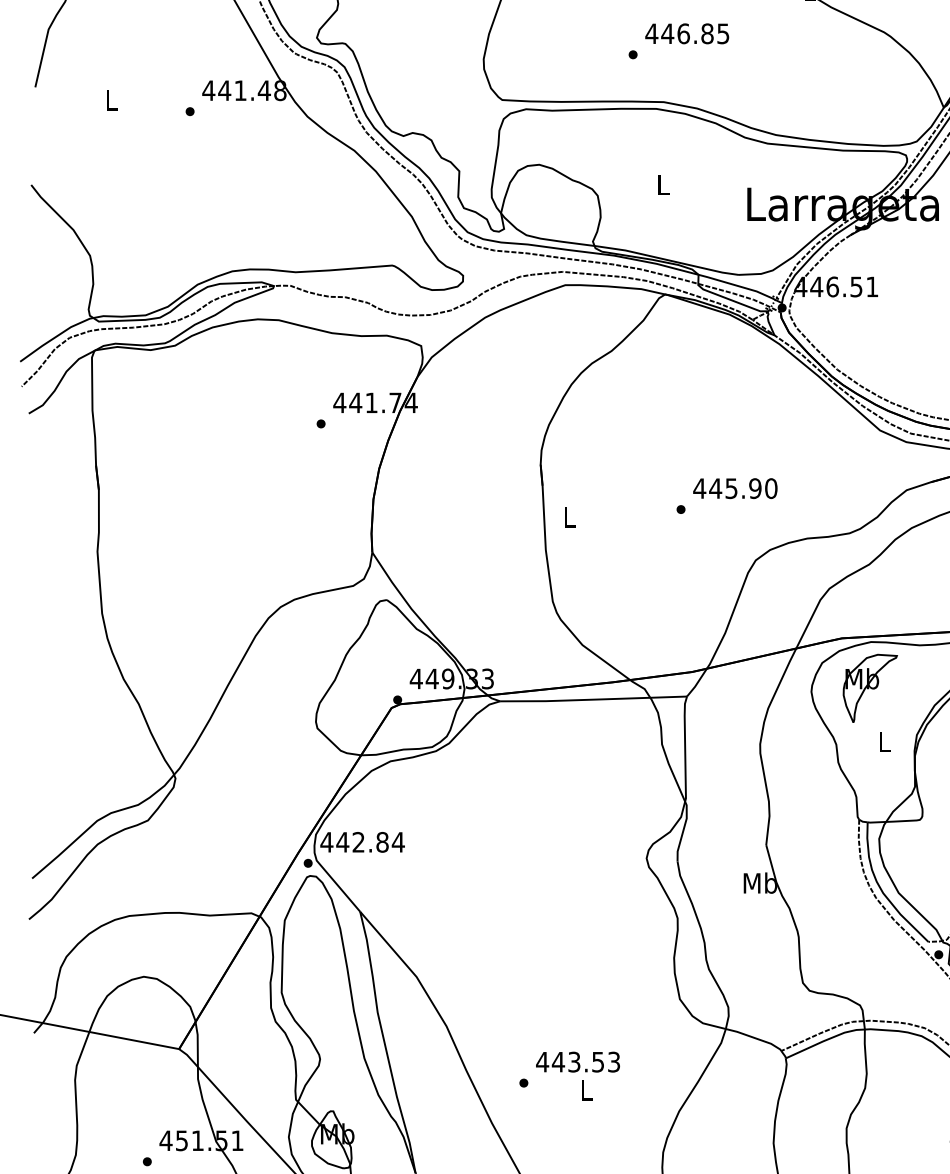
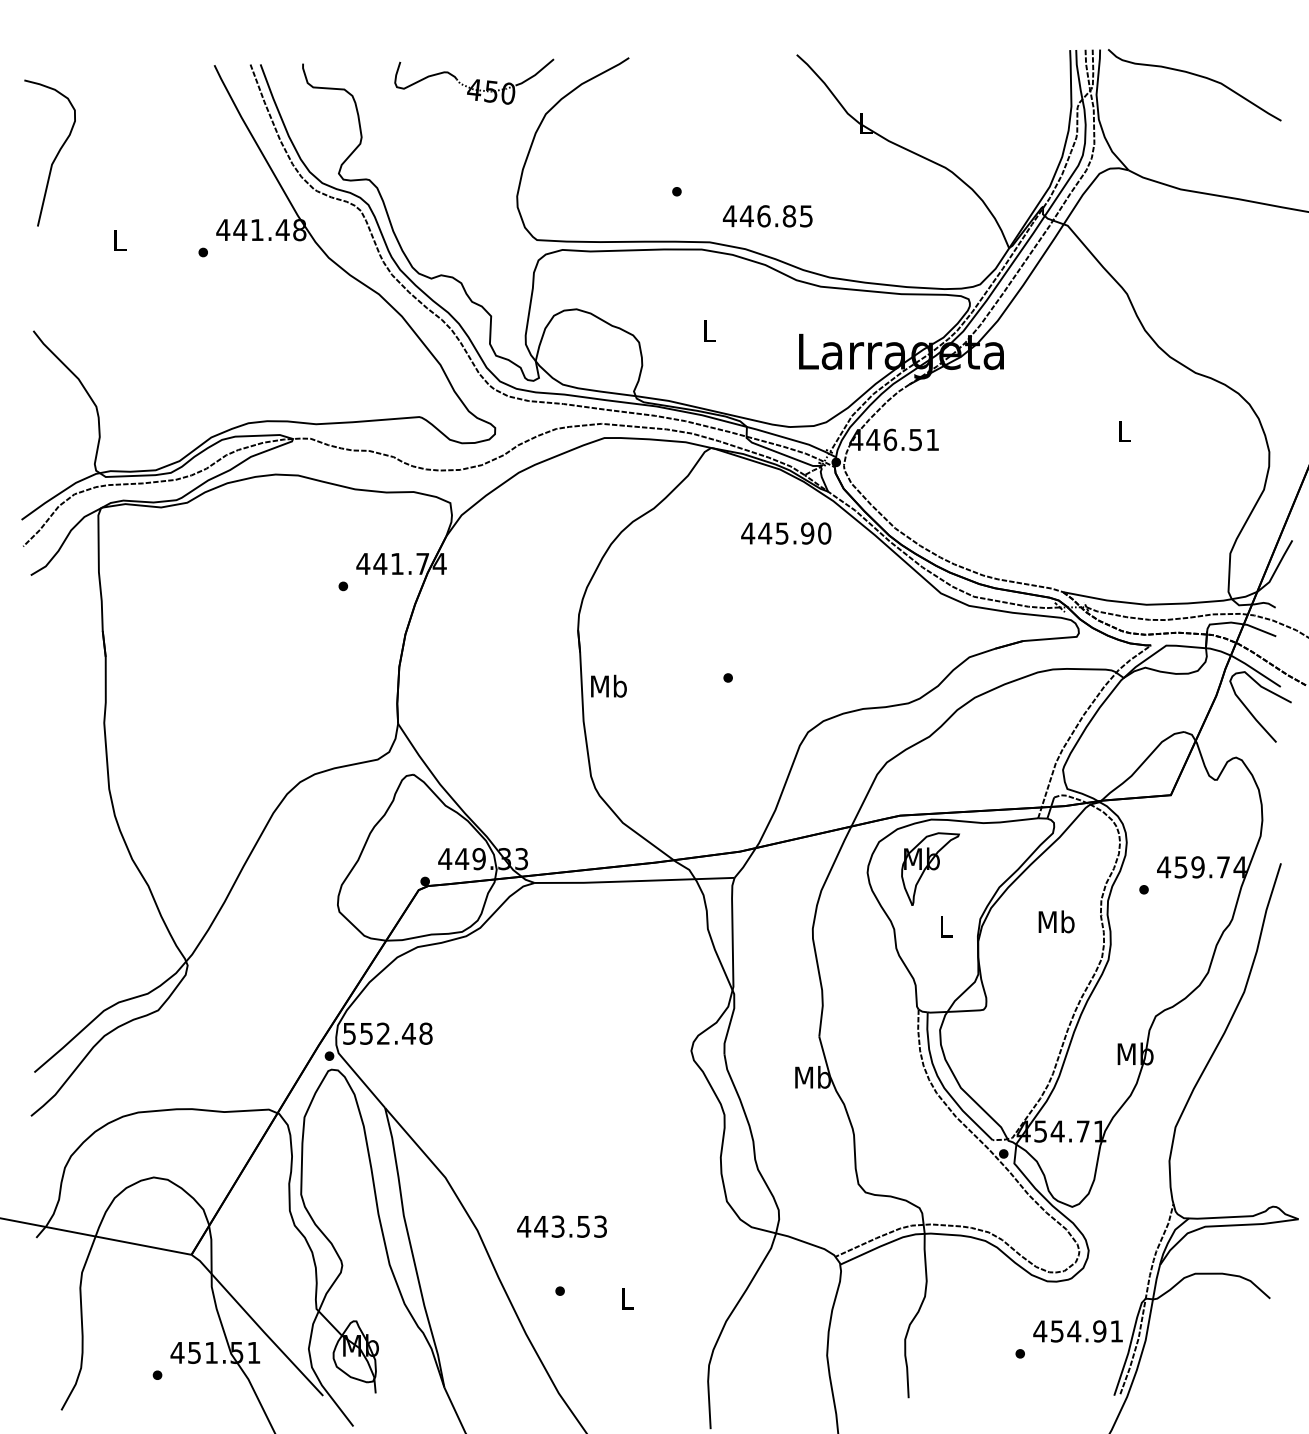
text: (686, 34) -> (767, 216), moved
text: (735, 488) -> (786, 533), moved
text: (569, 516) -> (608, 685), L -> Mb
text: (362, 842) -> (387, 1033), 442.84 -> 552.48
text: (577, 1061) -> (561, 1226), moved

